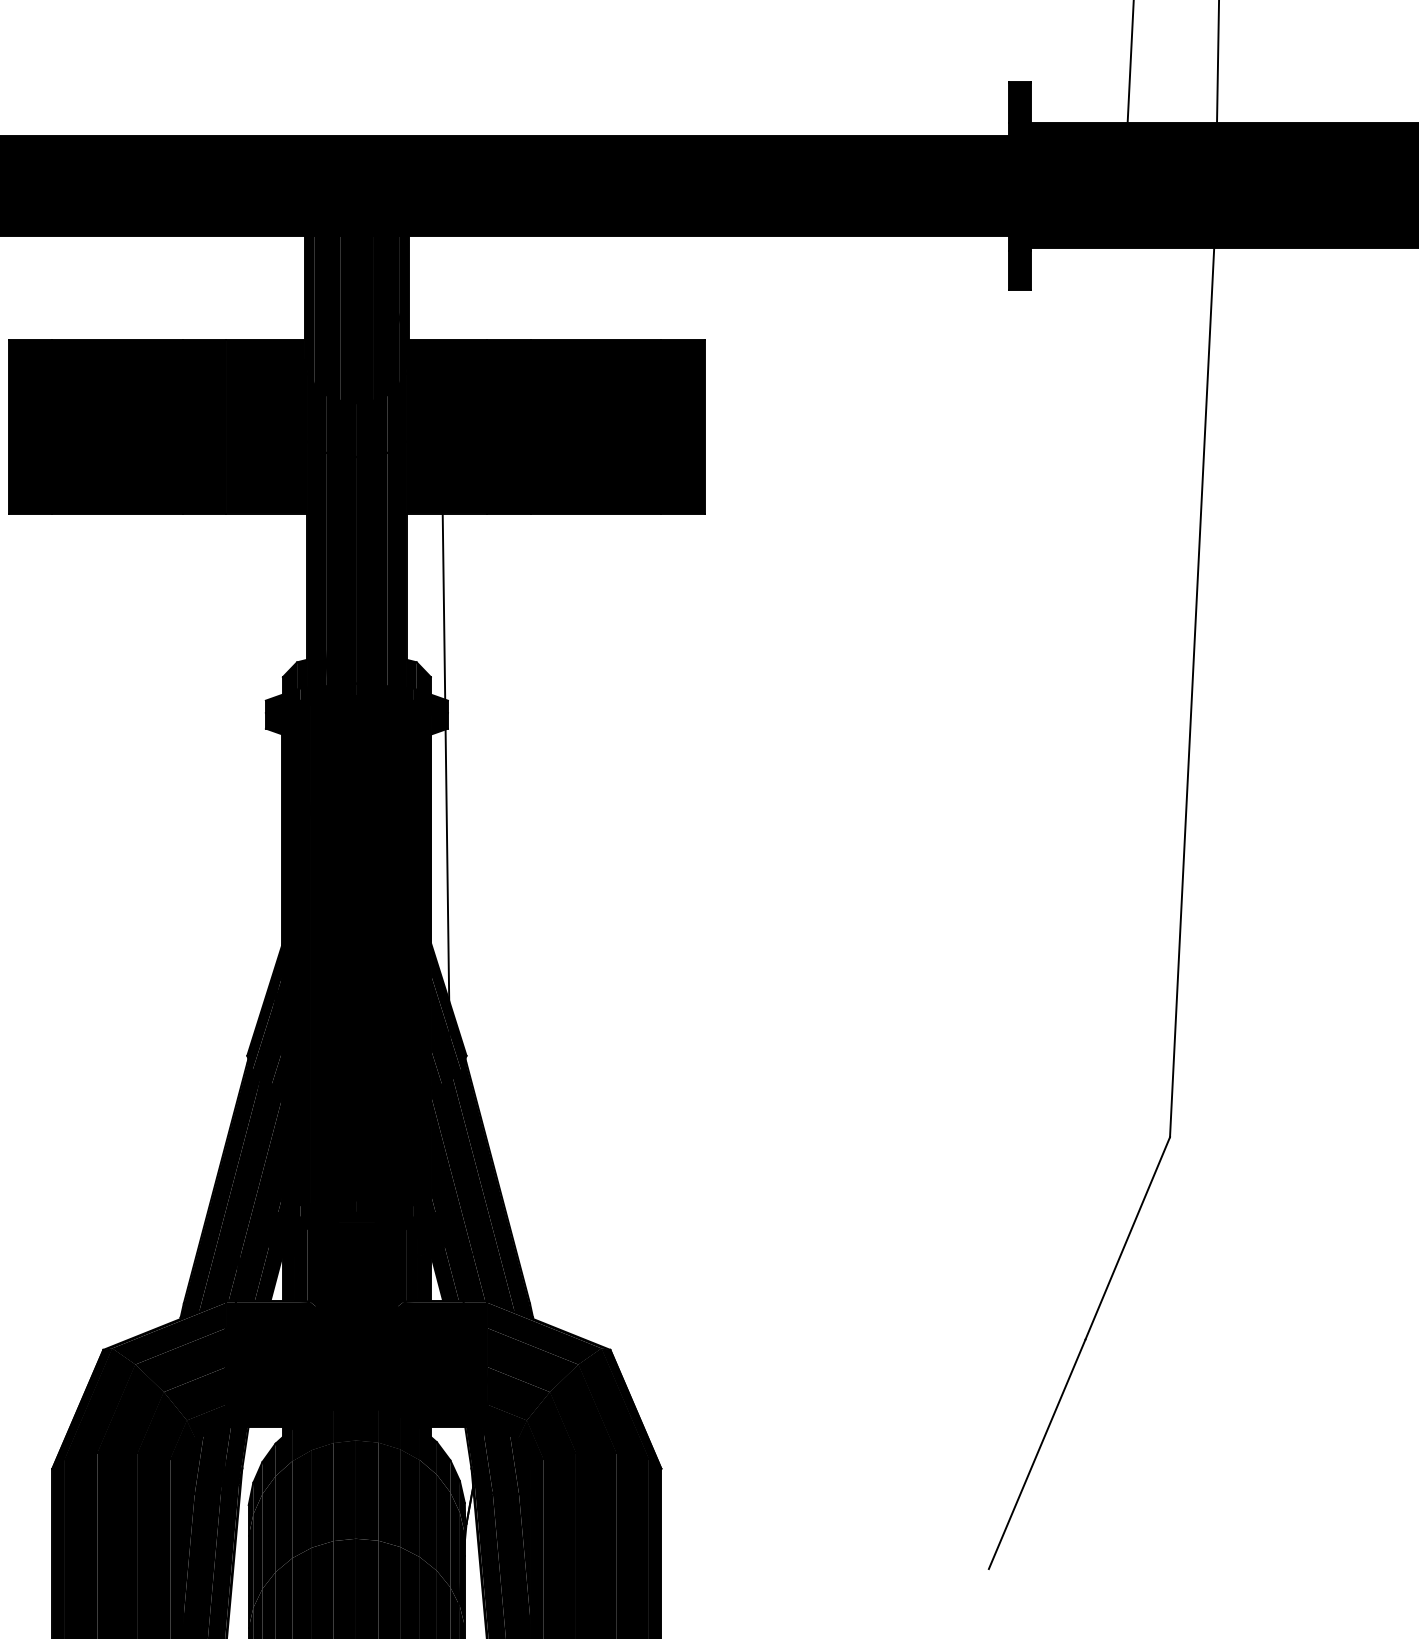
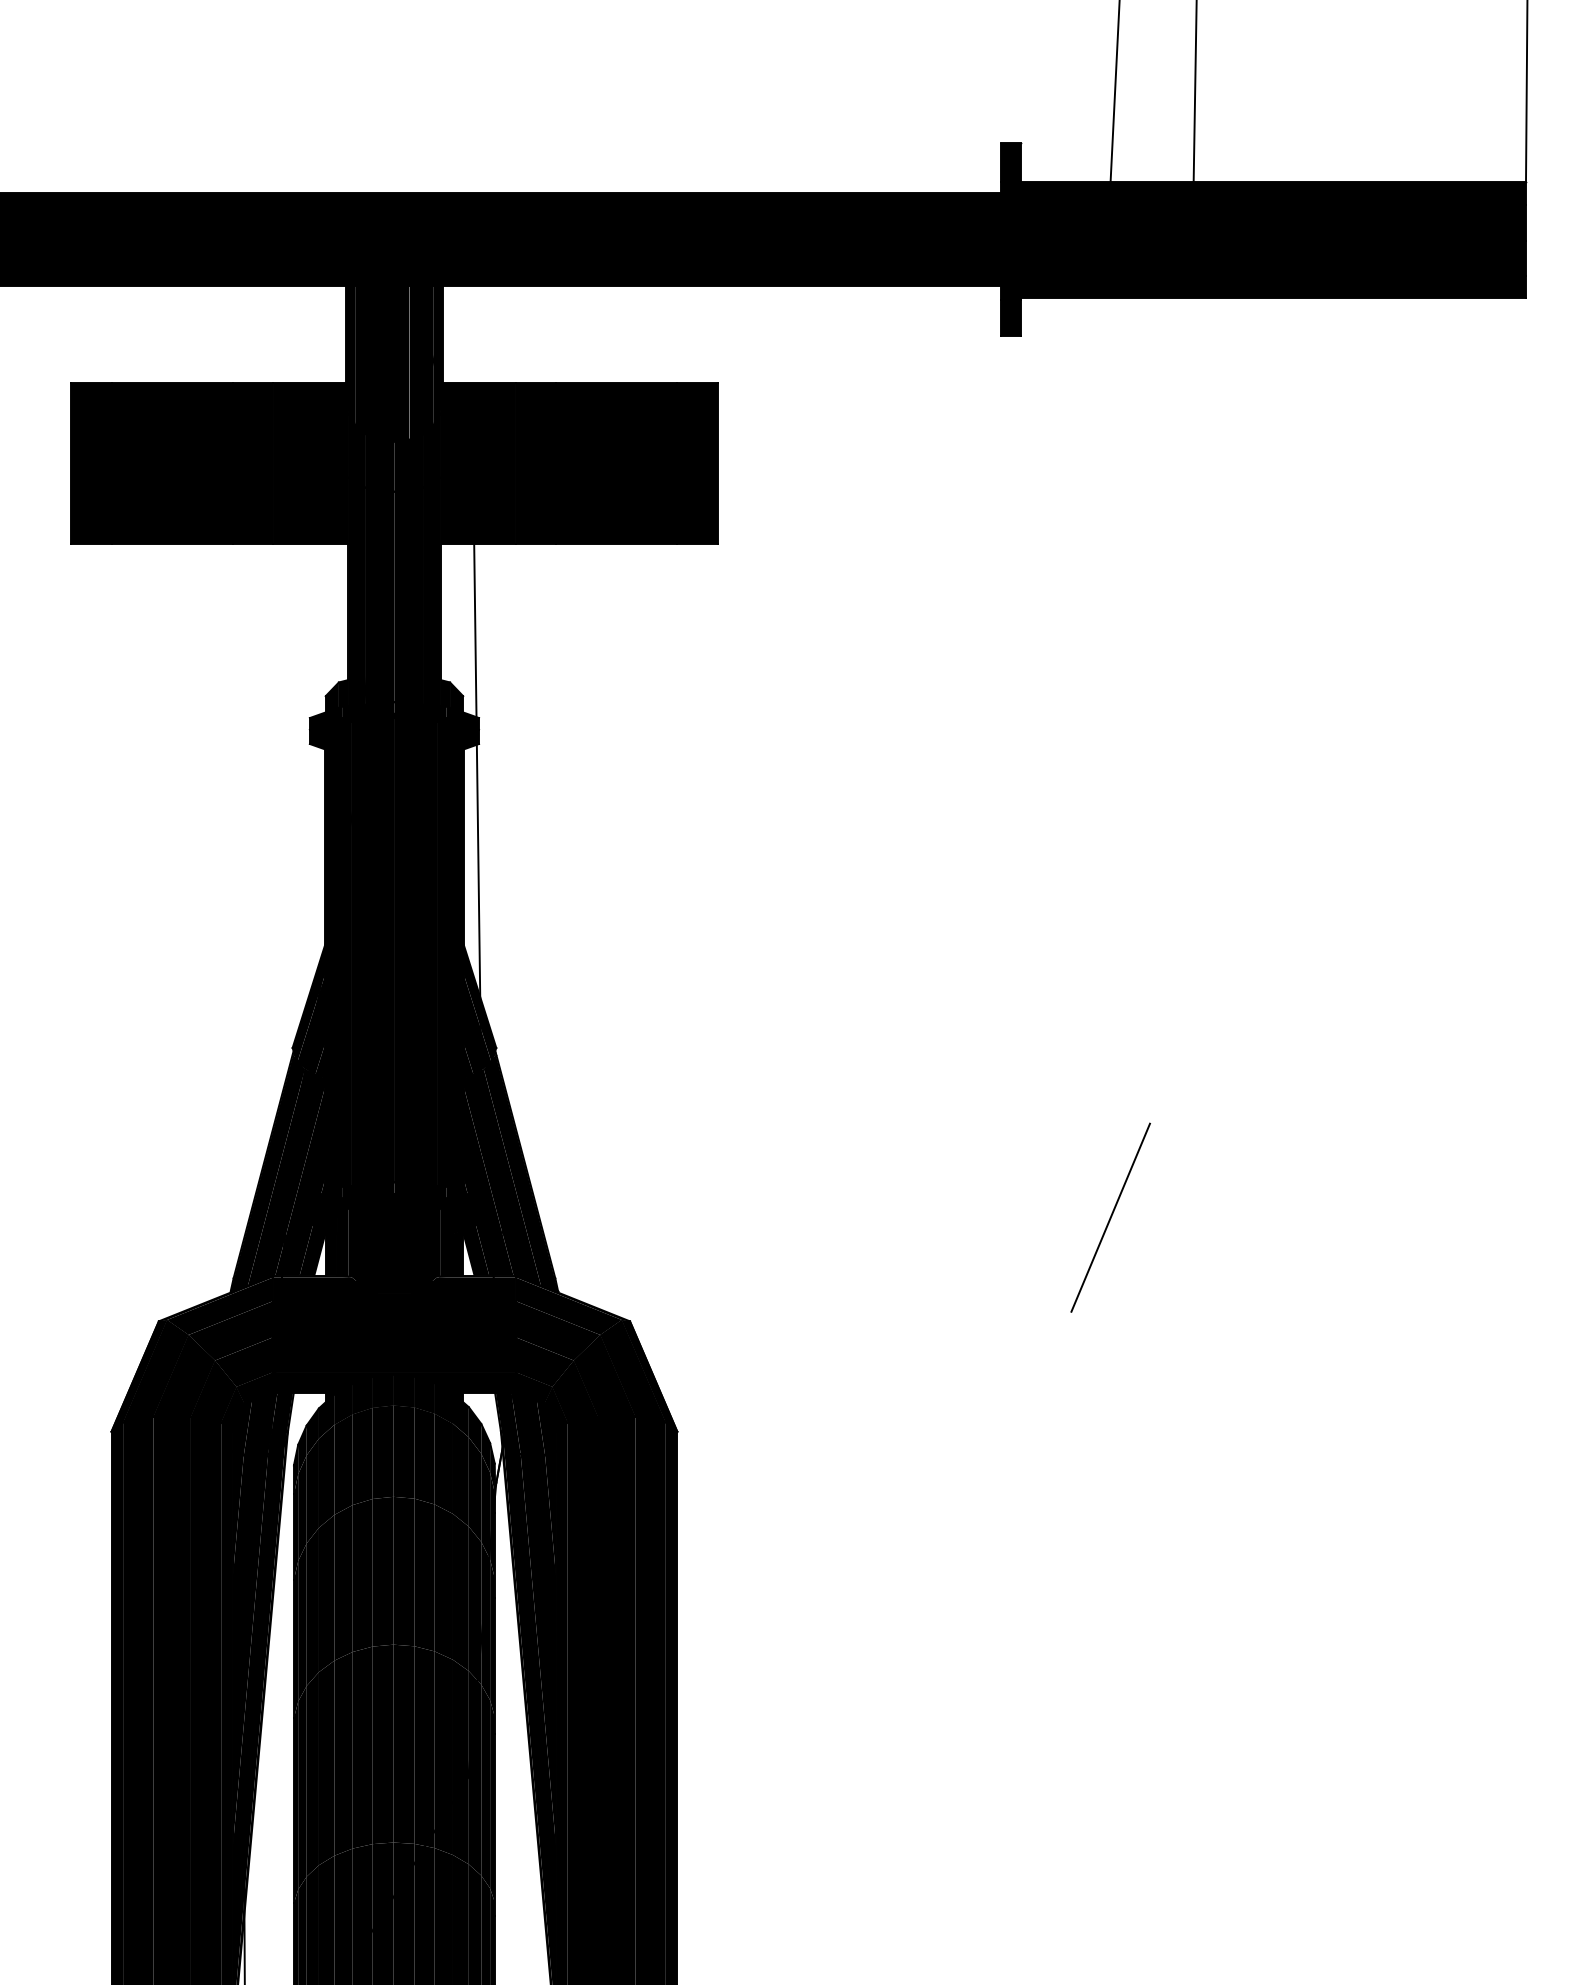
line: (1193, 680) -> (1171, 699), removed
line: (1037, 1453) -> (1026, 1417), removed

